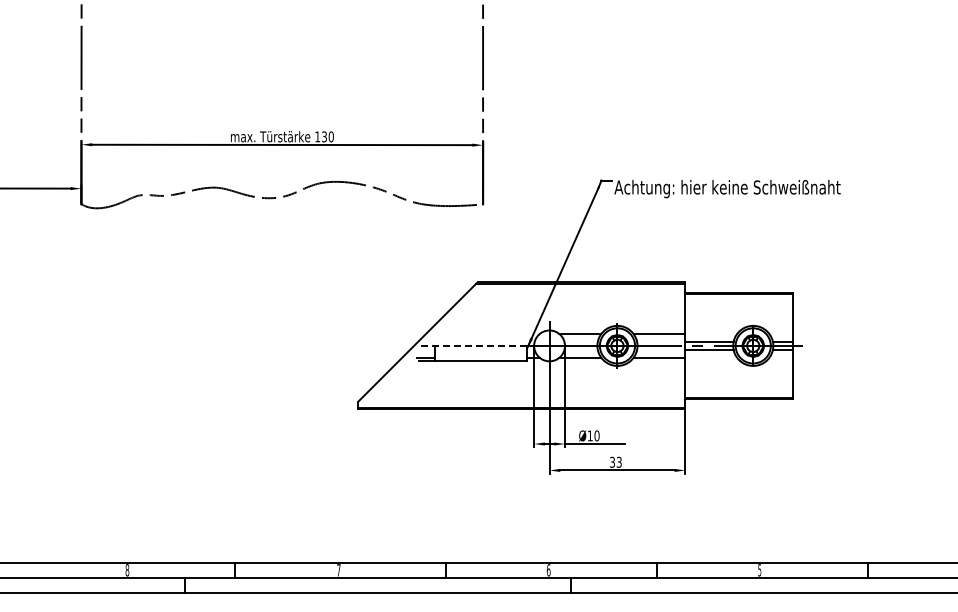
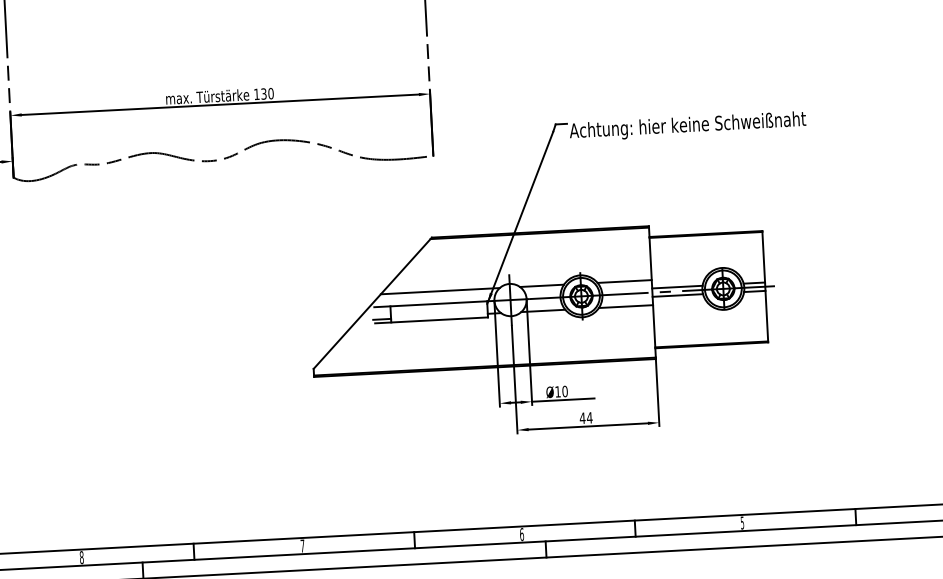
line: (482, 333) -> (439, 290), added
line: (472, 345) -> (430, 303), dashed -> solid
text: (615, 461) -> (585, 417), 33 -> 44

